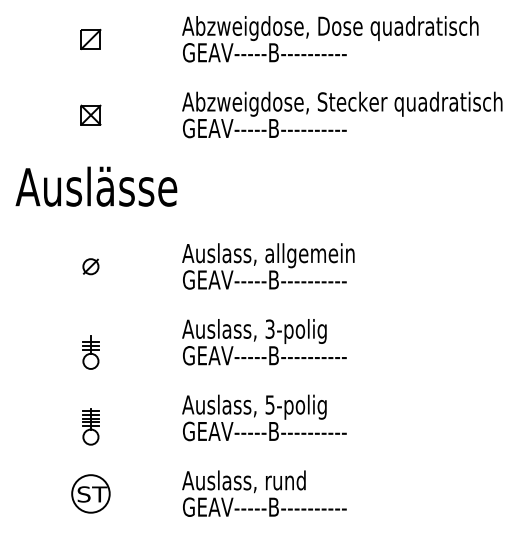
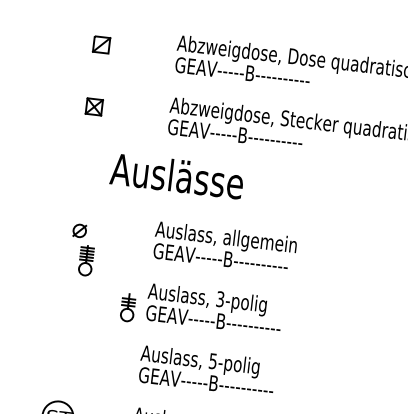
text: (96, 186) -> (177, 175), moved
part: (90, 352) -> (127, 307), moved
part: (90, 426) -> (85, 260), moved

